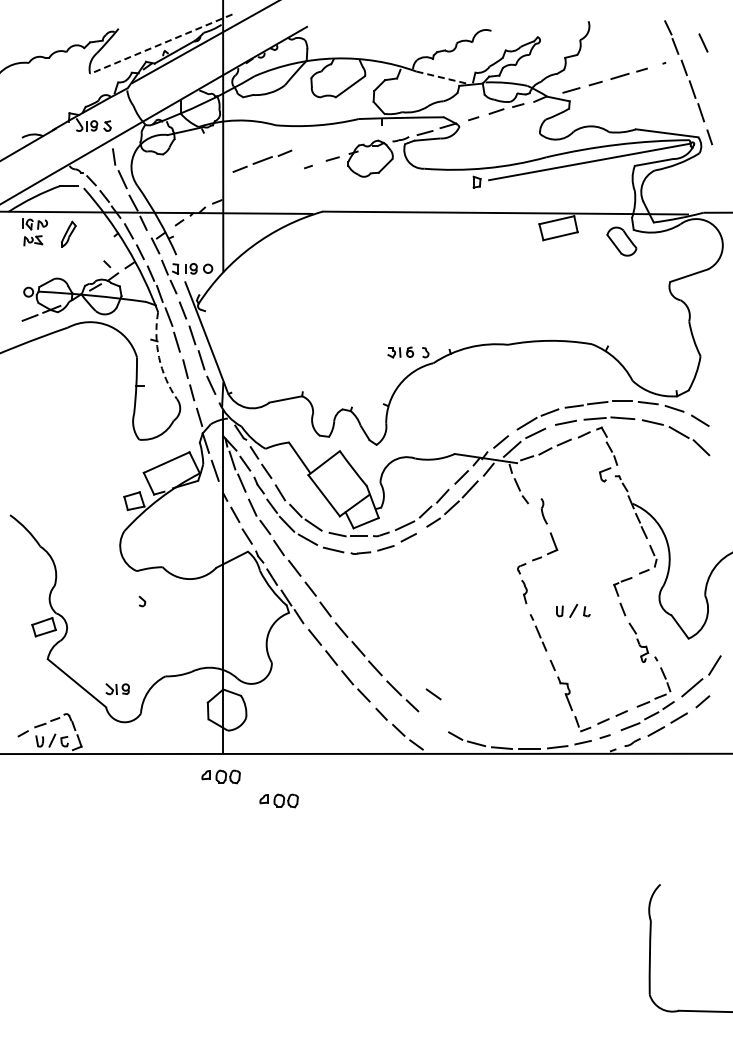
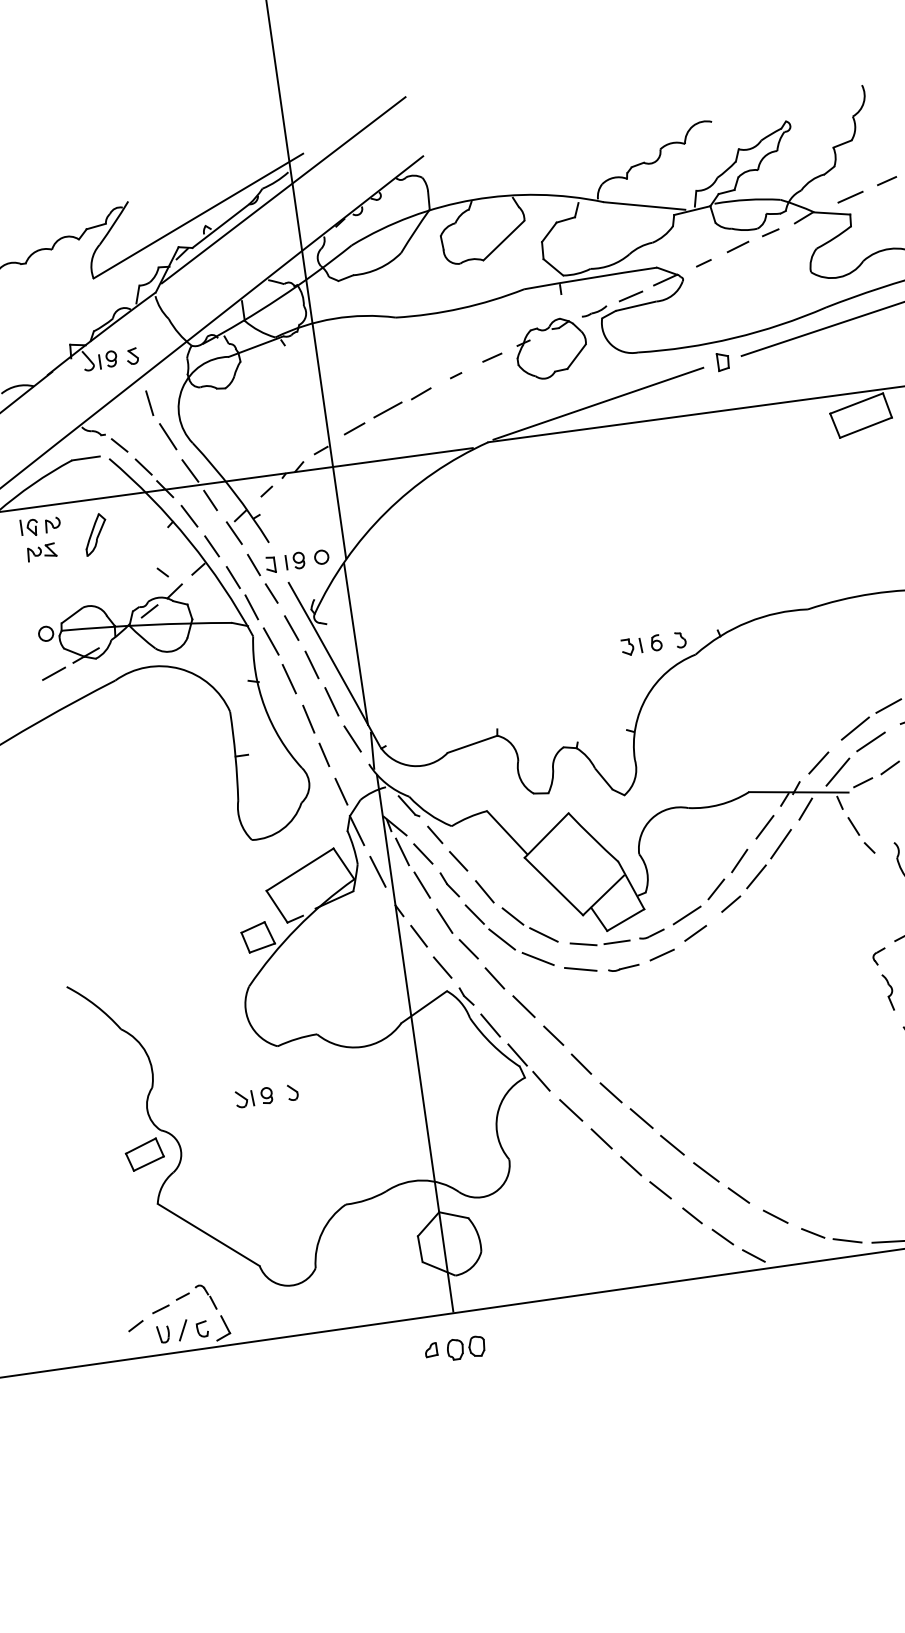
line: (160, 44) -> (197, 216), dashed -> solid
line: (441, 77) -> (644, 205), dashed -> solid
part: (262, 160) -> (387, 410), moved
line: (394, 197) -> (597, 404), added
line: (221, 326) -> (355, 644), added
arc: (159, 357) -> (265, 706), dashed -> solid
part: (117, 689) -> (254, 1098), moved
line: (433, 694) -> (775, 1217), moved
part: (278, 800) -> (550, 1373), removed

